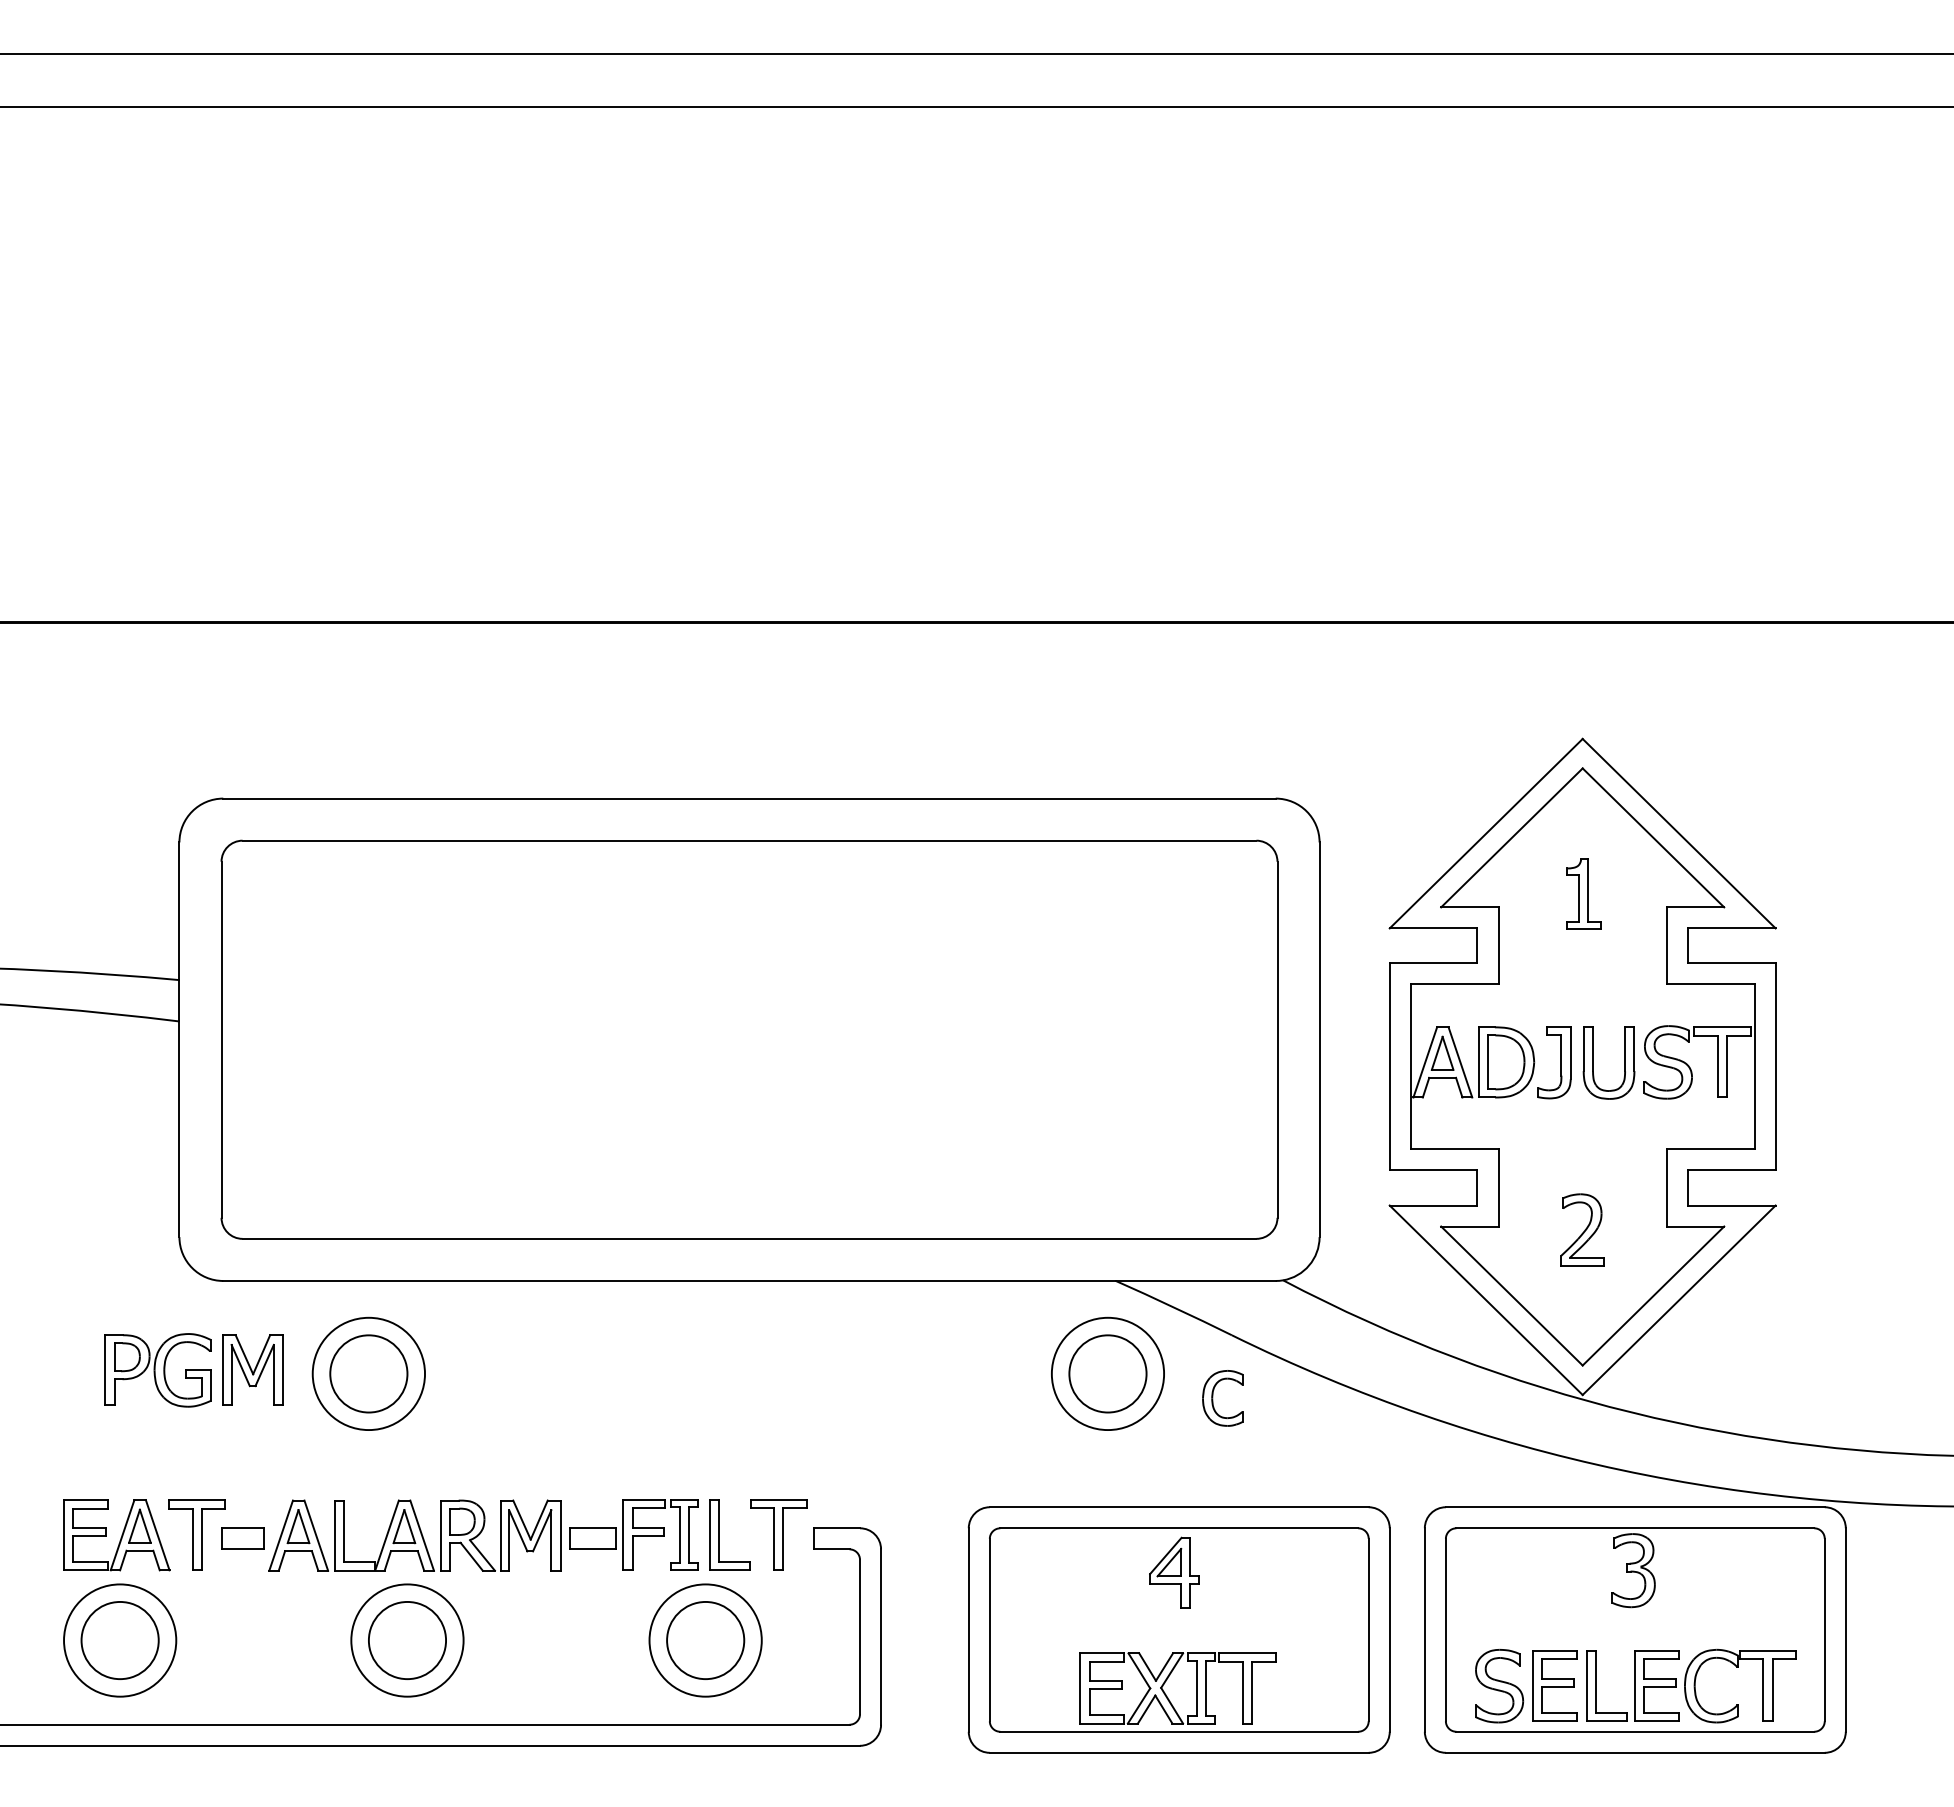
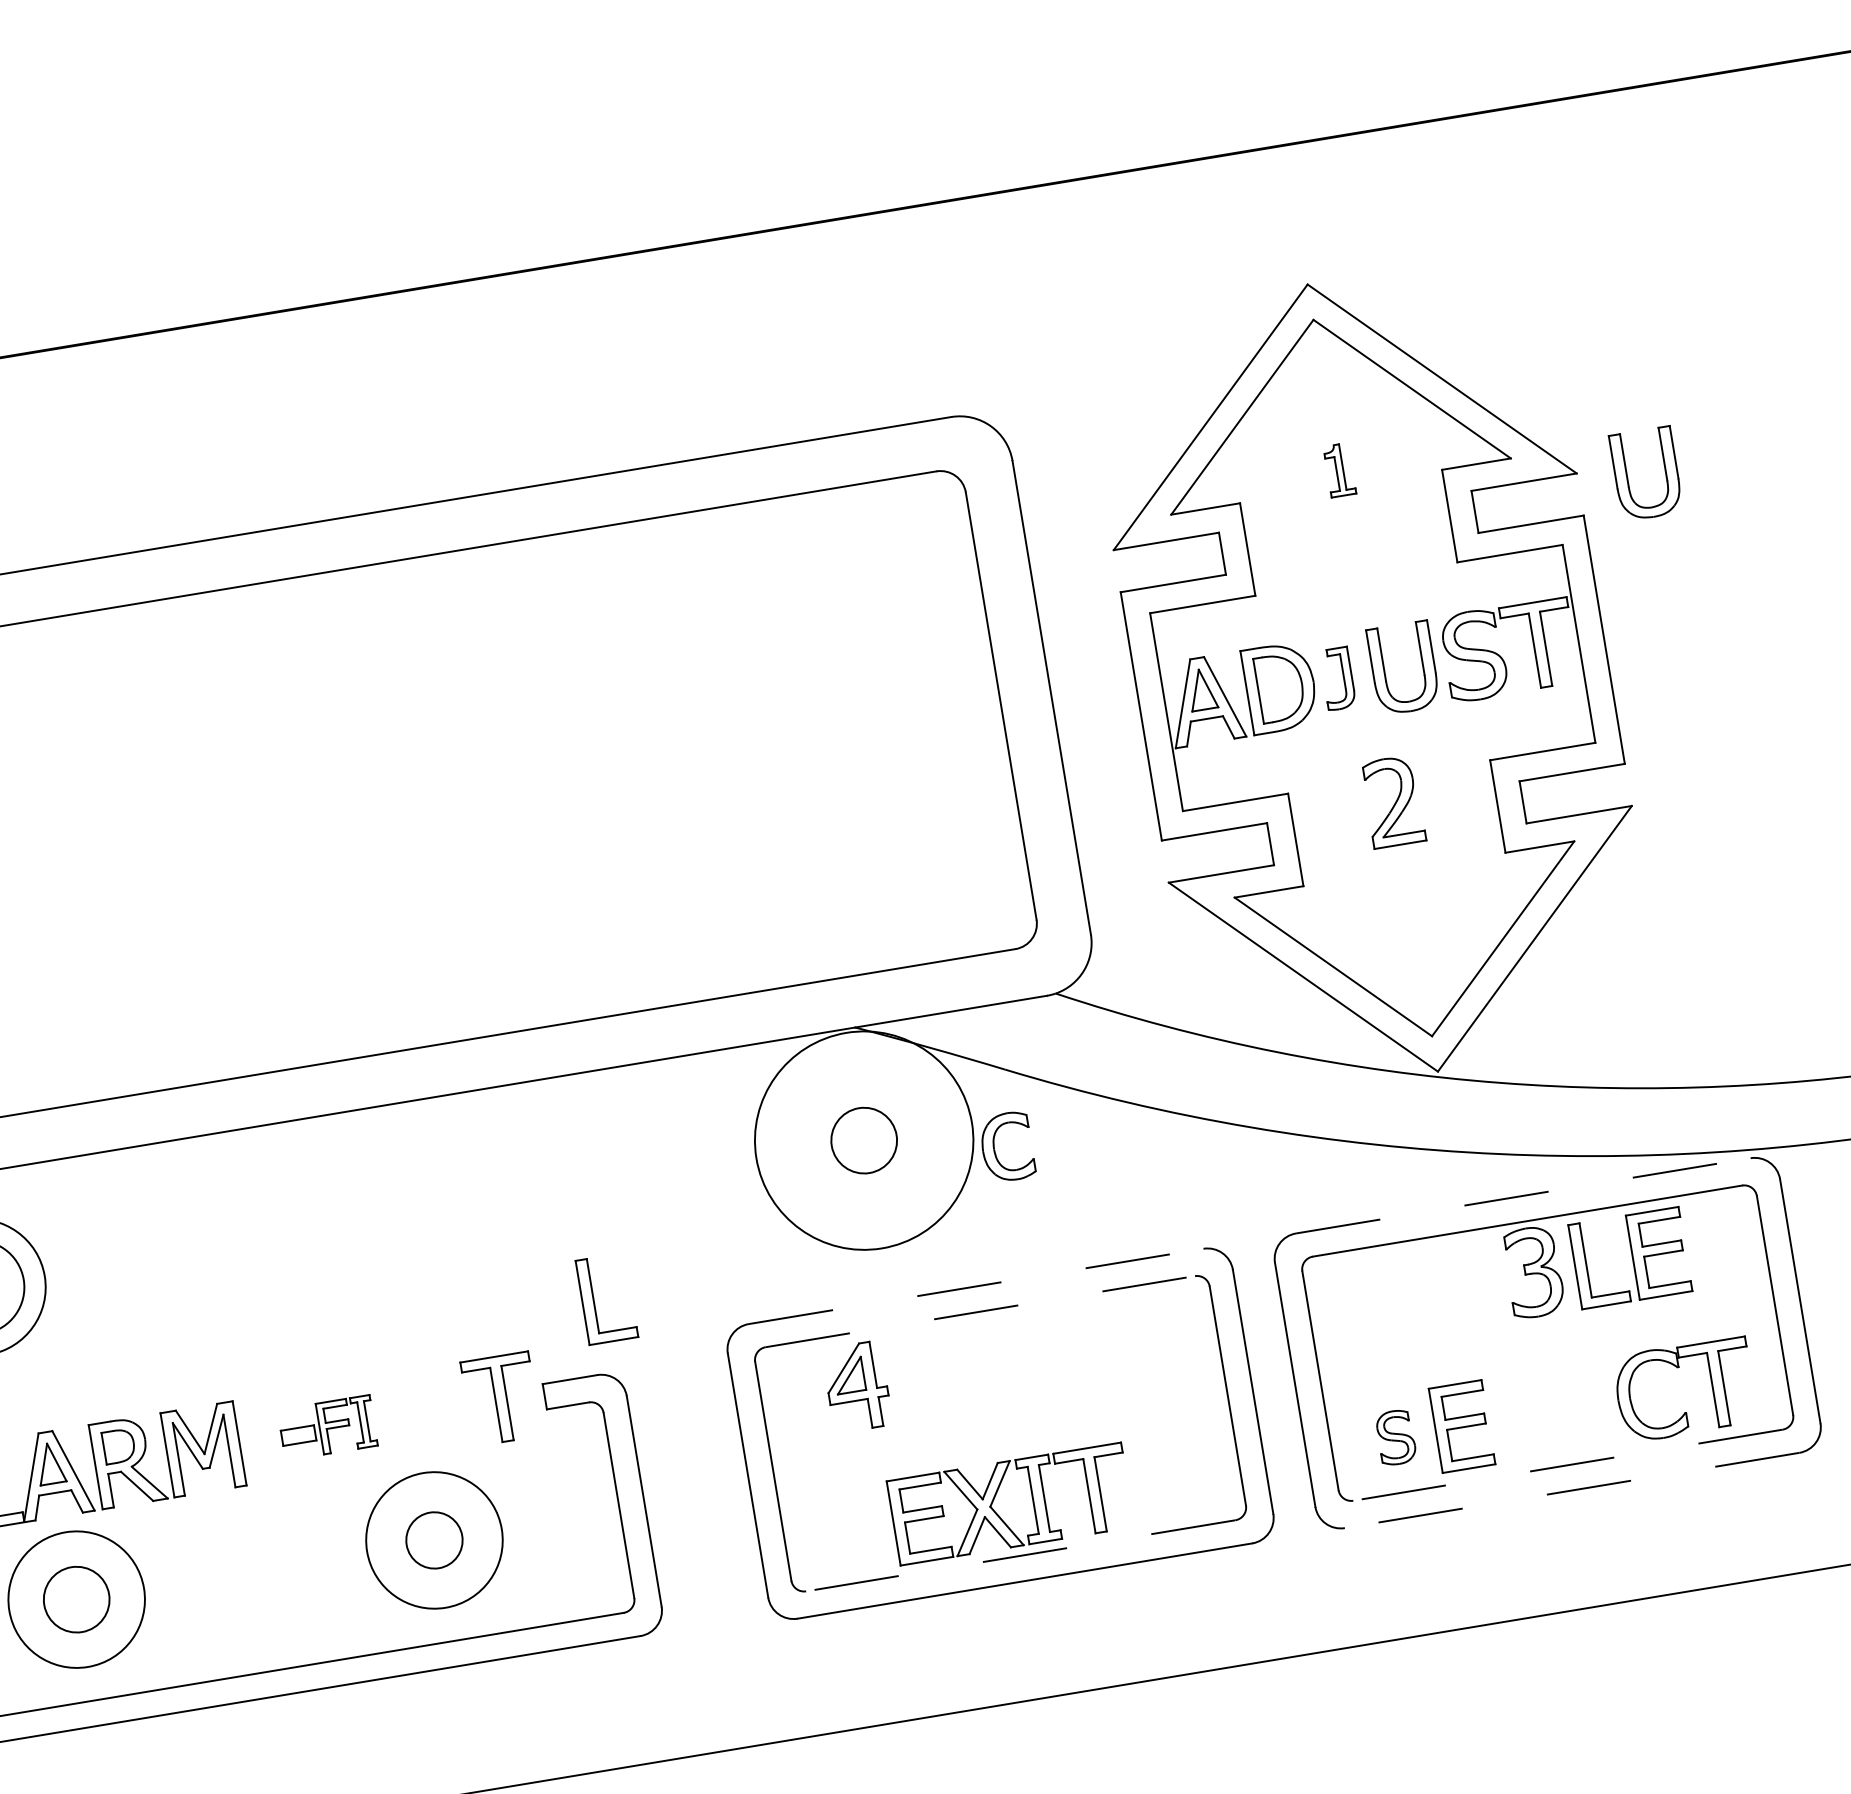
part: (1583, 893) -> (1339, 469), size x0.6
part: (1816, 937) -> (1627, 476), added
part: (1554, 1062) -> (1338, 678), size x0.7
part: (1582, 1229) -> (1392, 801), moved
circle: (1107, 1373) -> (863, 1140), size x0.7
circle: (1107, 1373) -> (863, 1140), size x1.6
line: (1179, 1507) -> (976, 1286), solid -> dashed
line: (1635, 1507) -> (1523, 1196), solid -> dashed
line: (1179, 1528) -> (980, 1311), solid -> dashed
part: (633, 1534) -> (326, 1427), size x0.6
part: (719, 1534) -> (594, 1300), moved
part: (1174, 1572) -> (857, 1386), moved
circle: (407, 1640) -> (76, 1599), size x0.7
circle: (705, 1640) -> (434, 1540), size x0.6
part: (1632, 1685) -> (1629, 1257), moved
part: (1499, 1686) -> (1396, 1437), size x0.6
line: (1179, 1731) -> (1021, 1555), solid -> dashed
line: (1635, 1731) -> (1568, 1464), solid -> dashed
line: (1634, 1752) -> (1571, 1490), solid -> dashed

